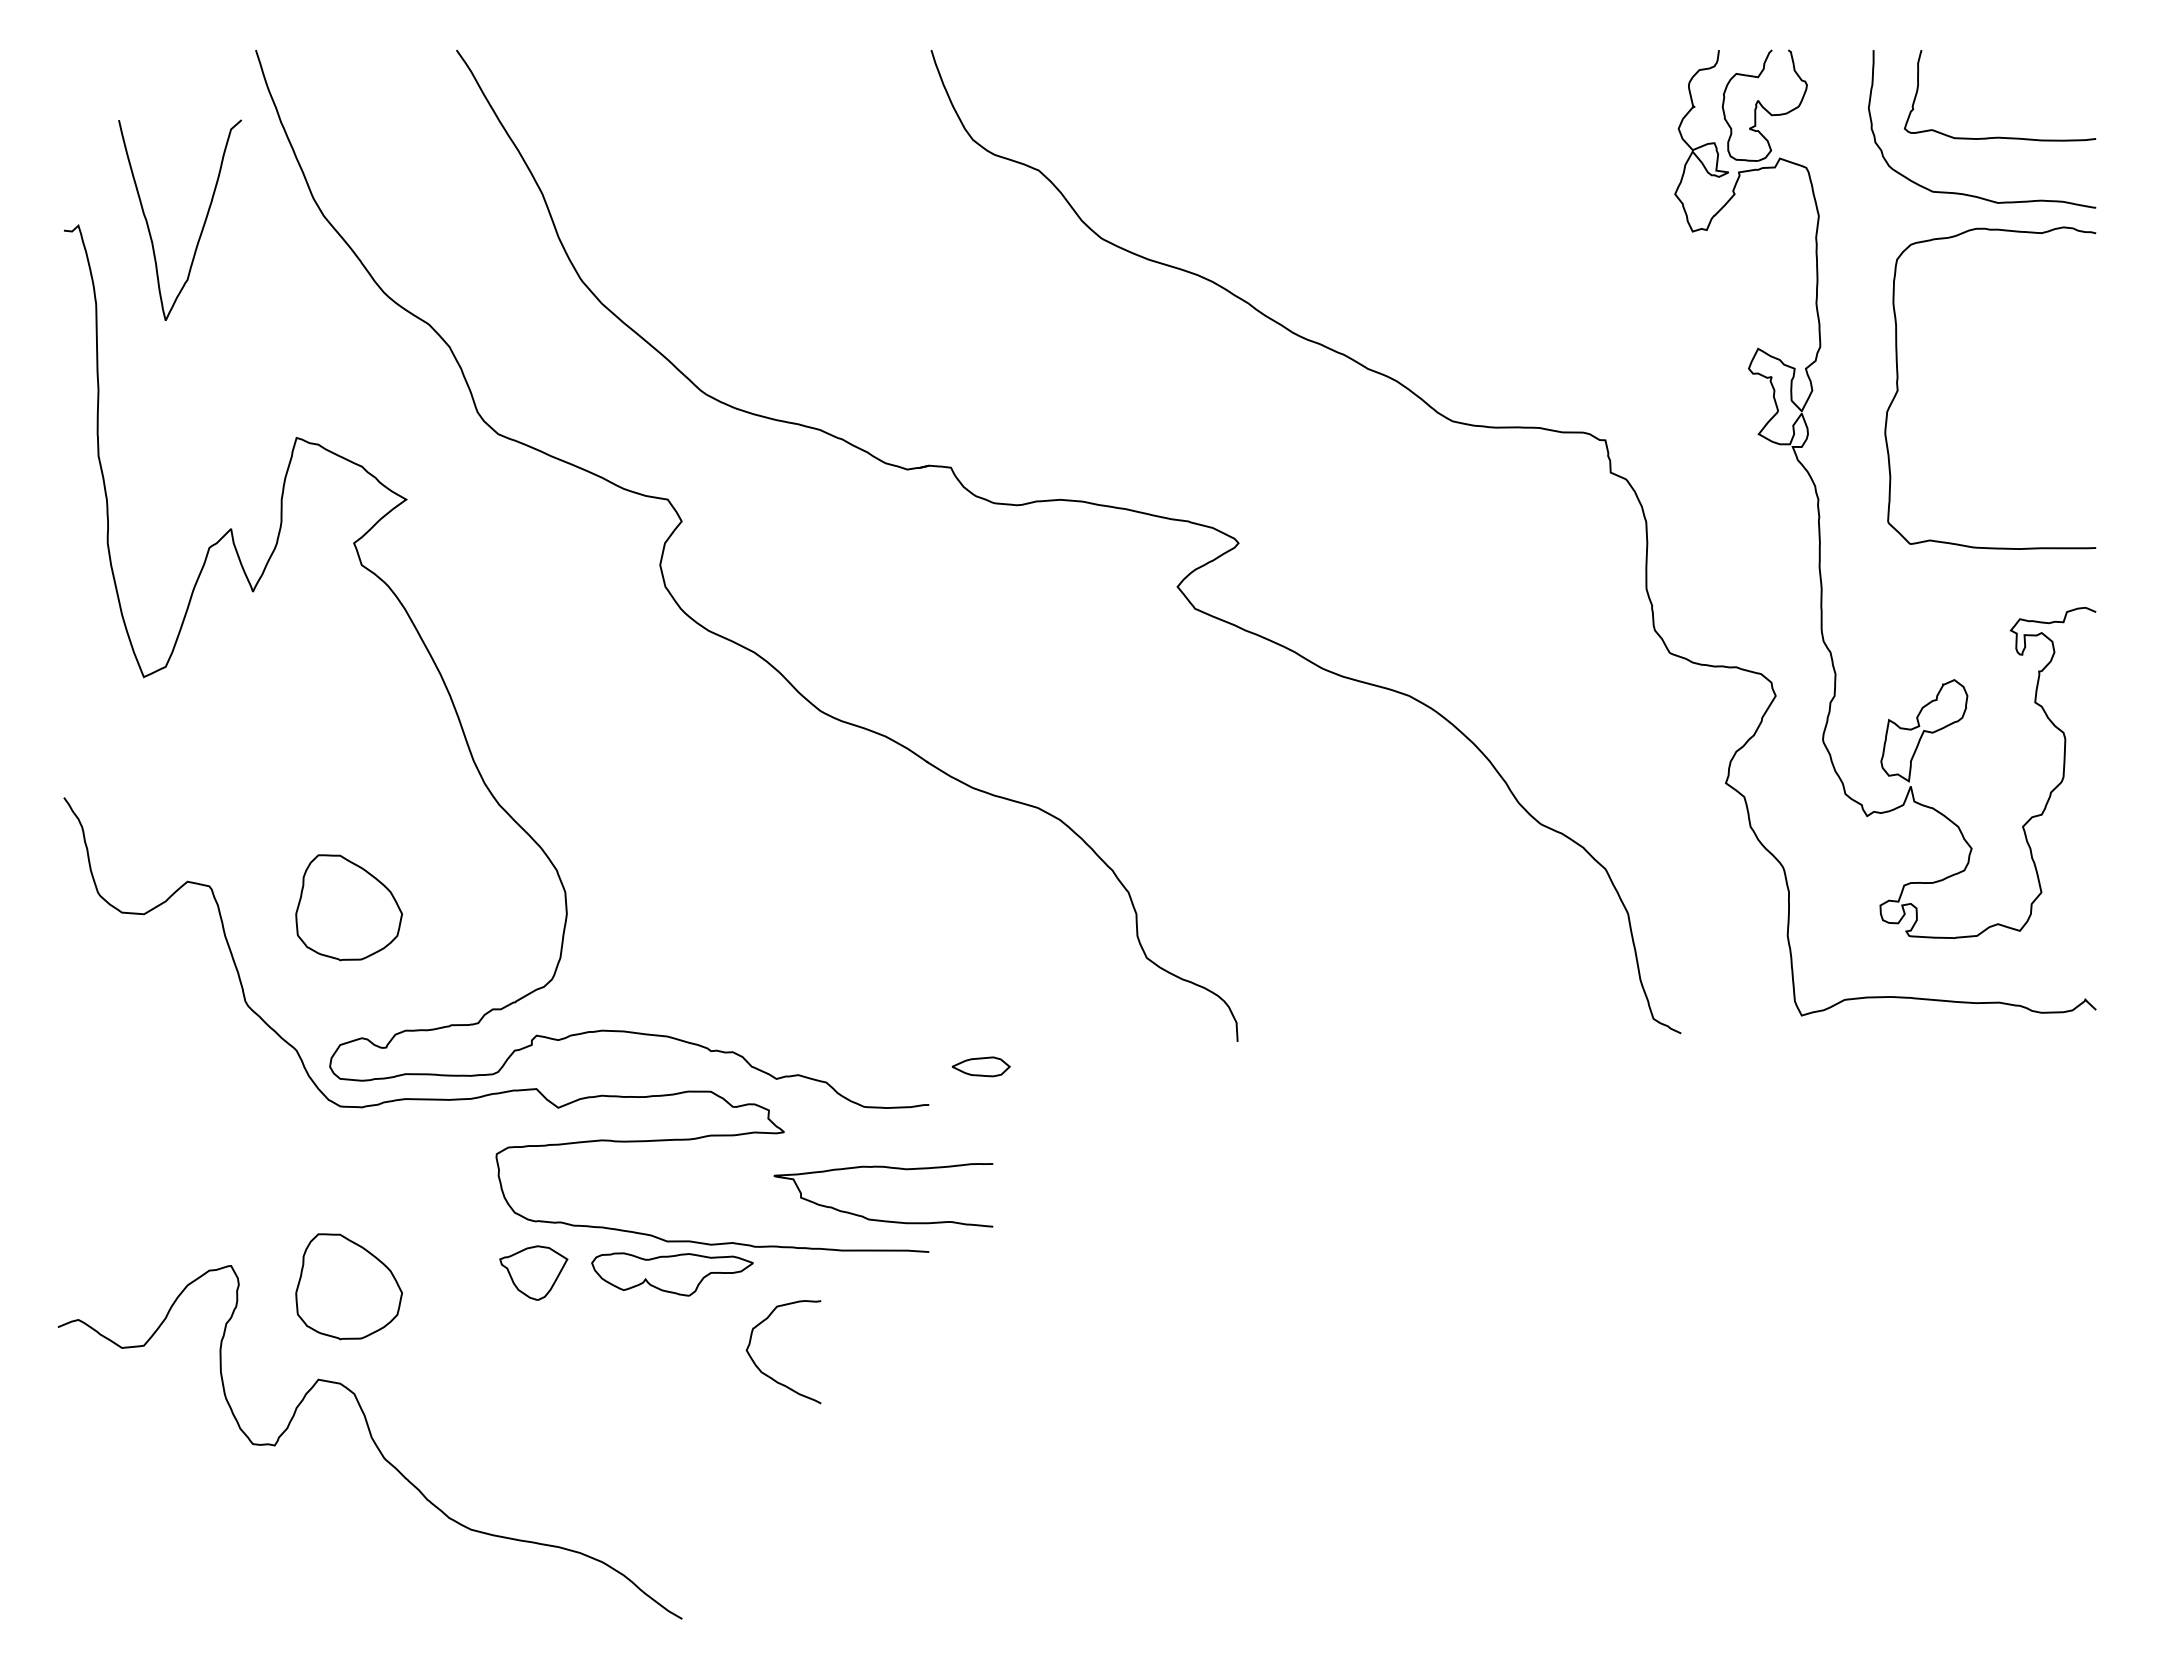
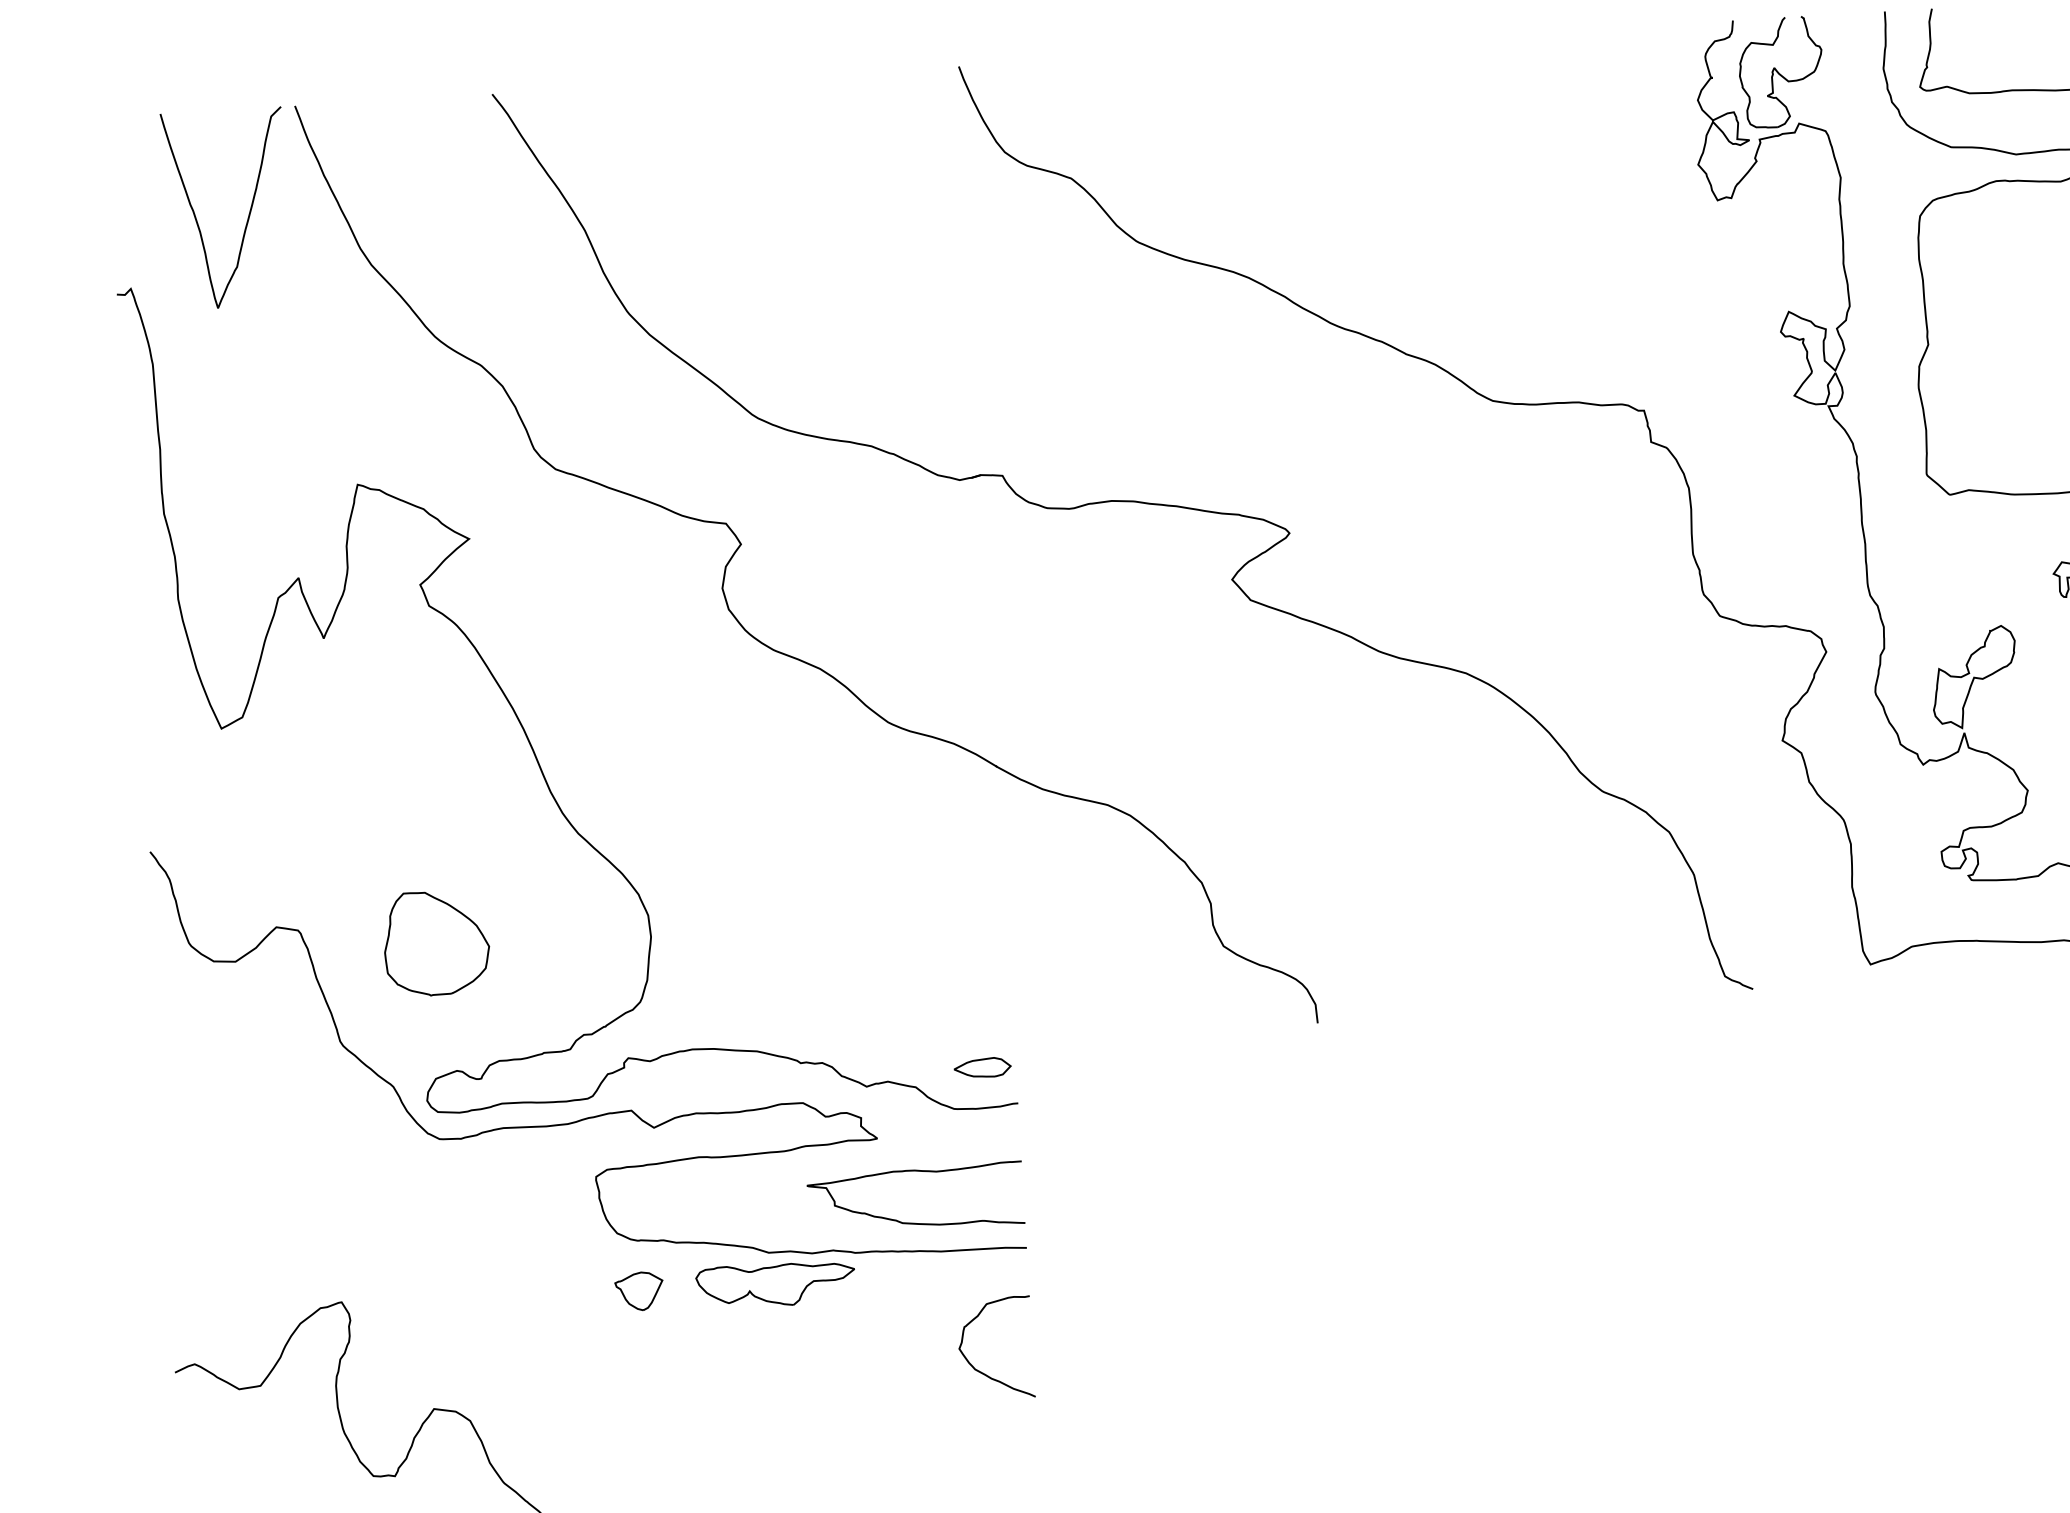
curve: (202, 226) -> (248, 213), moved
part: (980, 1066) -> (981, 1067), moved
curve: (880, 1219) -> (914, 1222), moved
part: (533, 1272) -> (639, 1291), size x0.71
part: (348, 1286) -> (458, 1315), removed
curve: (767, 1374) -> (981, 1371), moved

